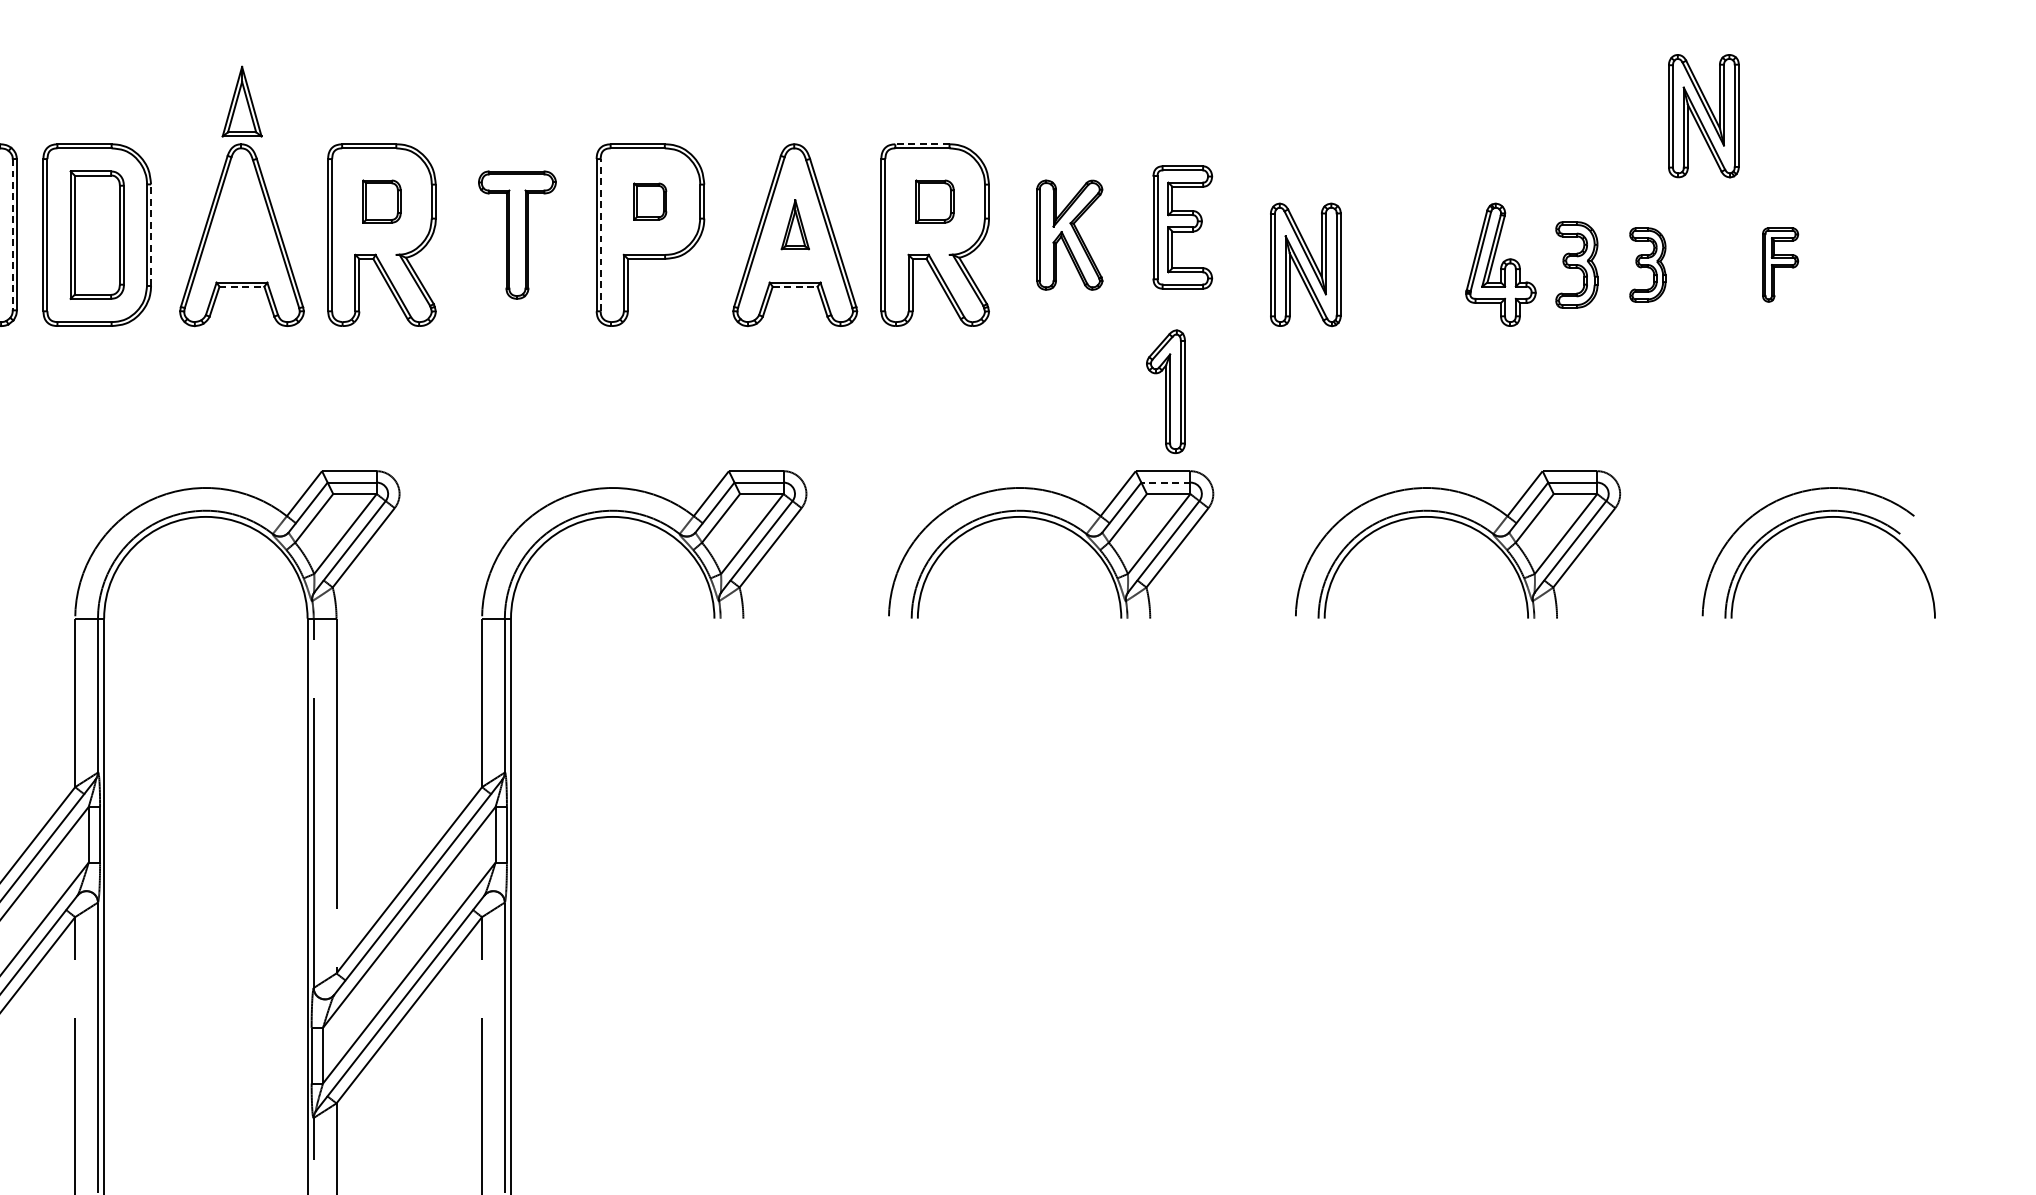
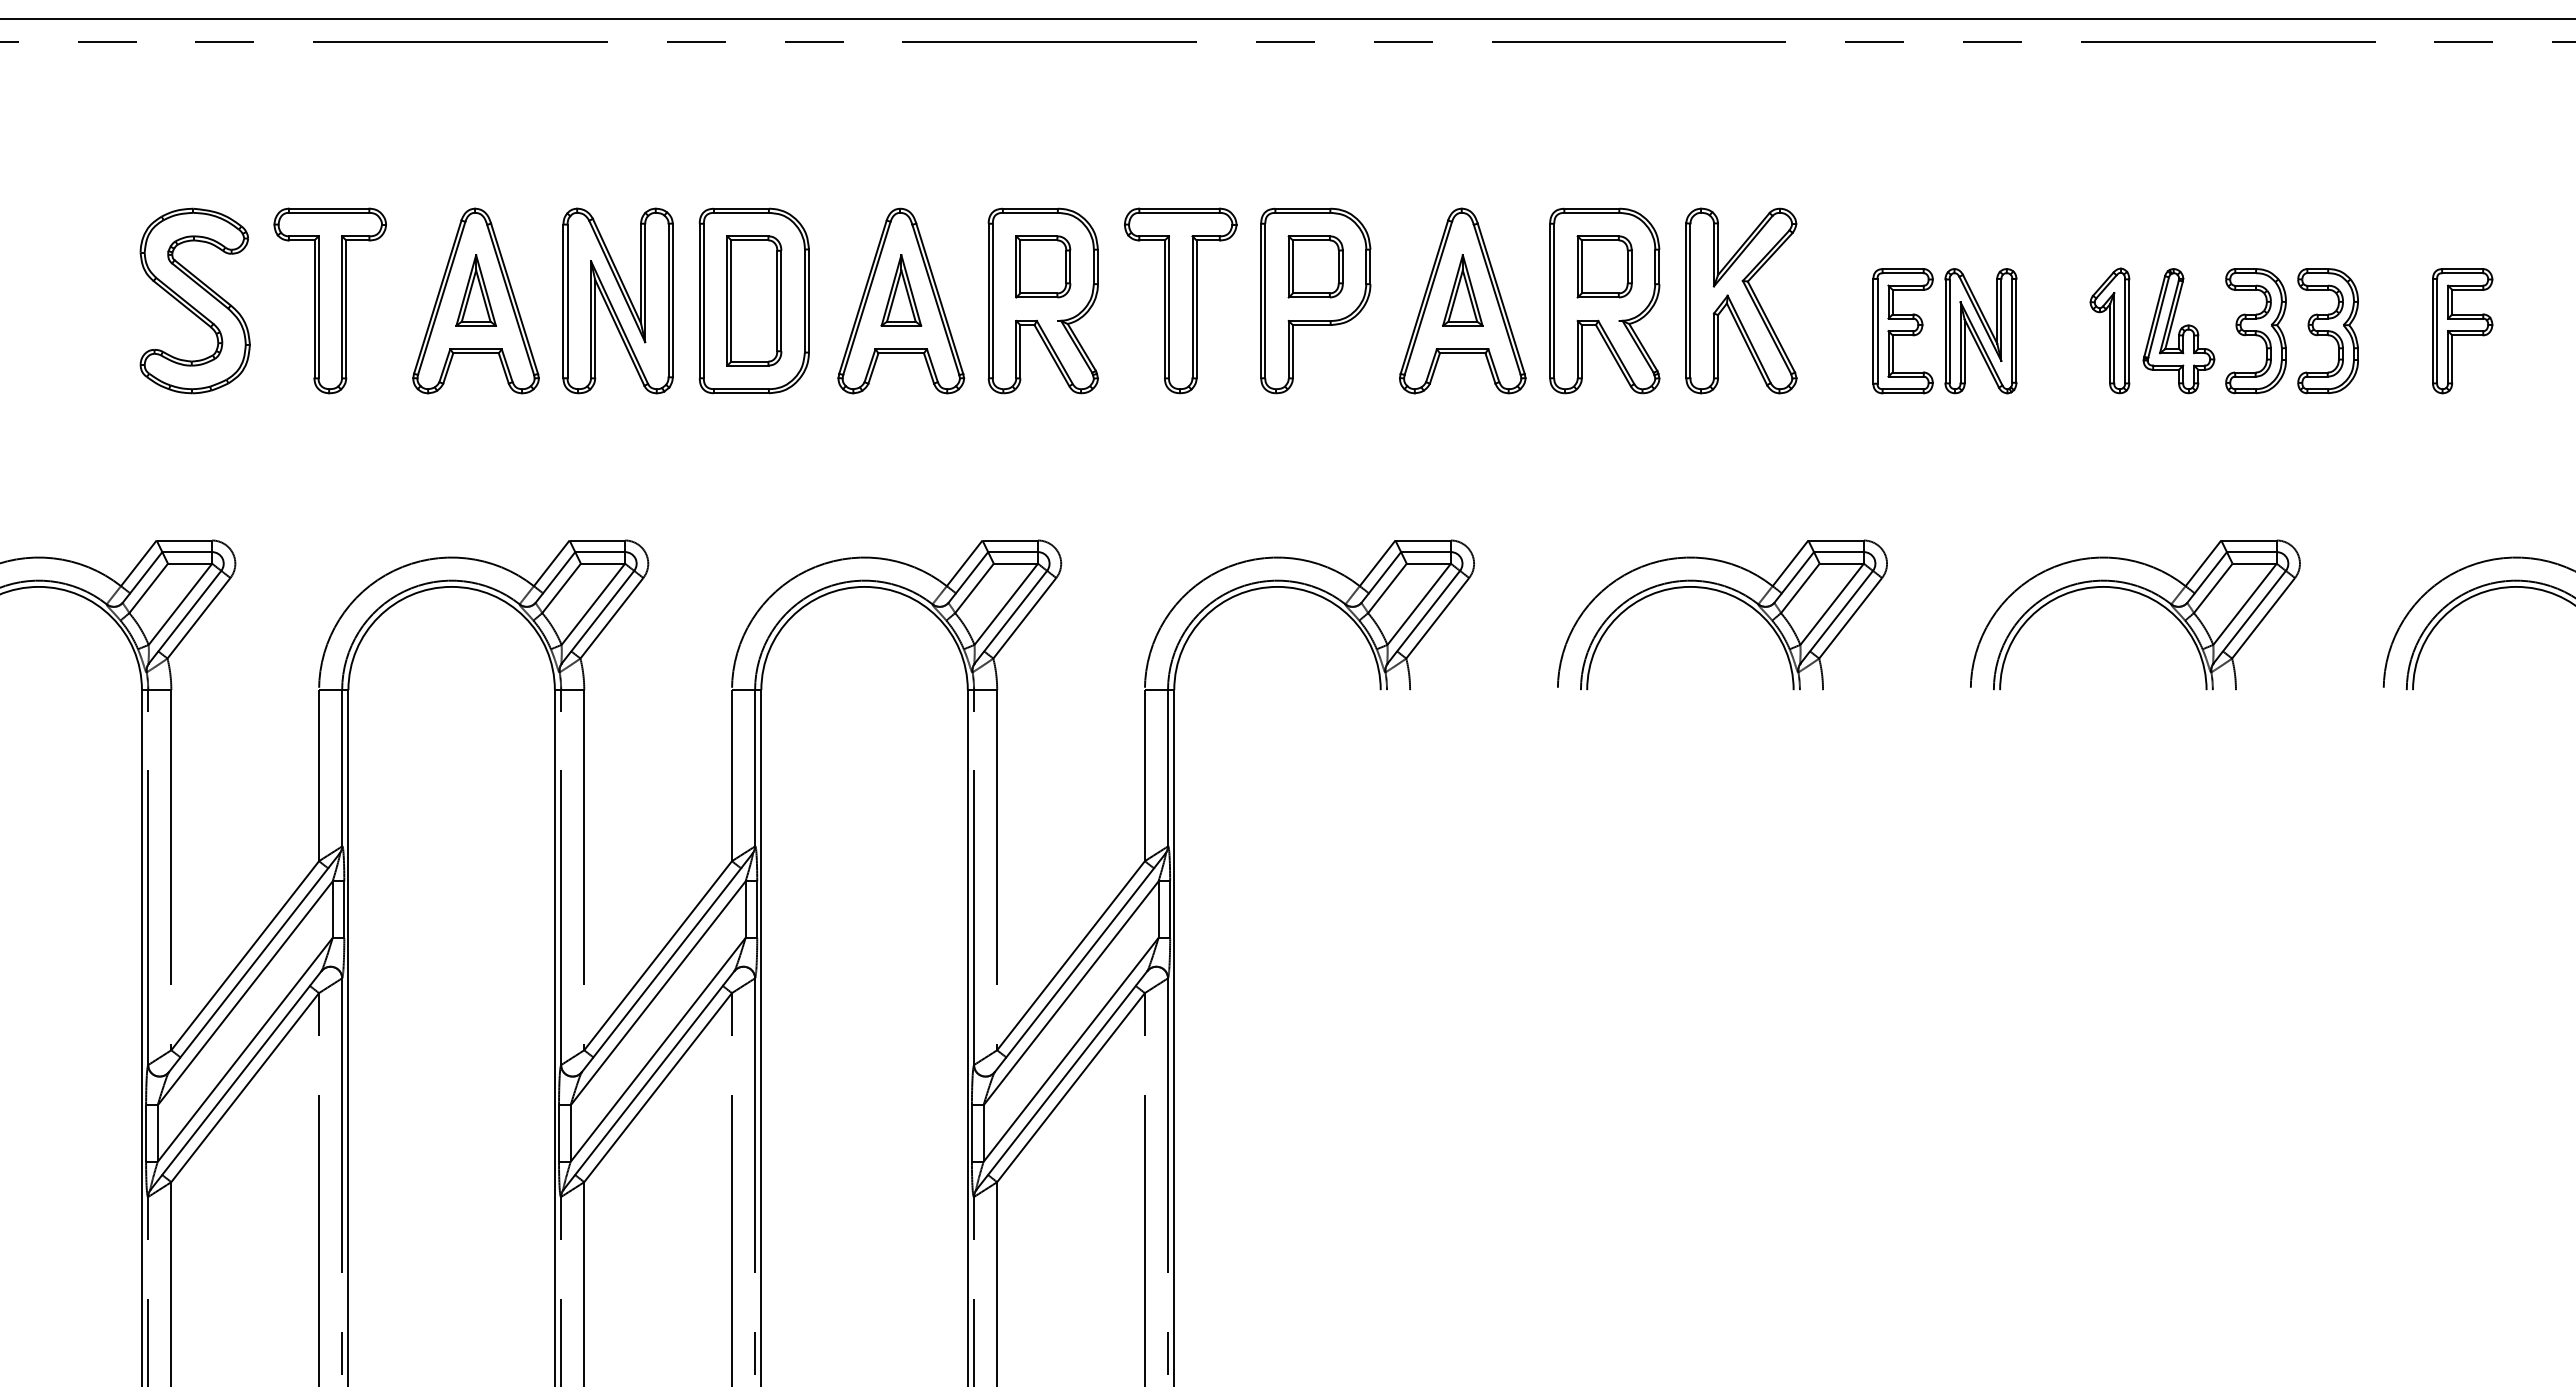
part: (242, 101) -> (901, 290), moved
part: (1703, 116) -> (2384, 180), removed
line: (922, 144) -> (1591, 208), dashed -> solid
part: (382, 201) -> (1043, 266), size x1.43
part: (650, 201) -> (1315, 266), size x1.67
part: (934, 201) -> (1604, 266), size x1.43
part: (794, 224) -> (1462, 290), size x1.43
part: (1182, 227) -> (1902, 331), moved
line: (12, 234) -> (668, 300), dashed -> solid
part: (517, 234) -> (1180, 300), size x1.43
line: (600, 234) -> (1265, 300), dashed -> solid
part: (1069, 234) -> (1741, 300), size x1.67
line: (151, 235) -> (809, 301), dashed -> solid
part: (1576, 265) -> (2255, 331), size x1.43
part: (1647, 265) -> (2327, 331), size x1.67
part: (1780, 265) -> (2462, 331), size x1.67
line: (242, 286) -> (901, 353), dashed -> solid
line: (794, 286) -> (1462, 353), dashed -> solid
part: (1165, 391) -> (2109, 330), moved
line: (1165, 482) -> (1838, 552), dashed -> solid

